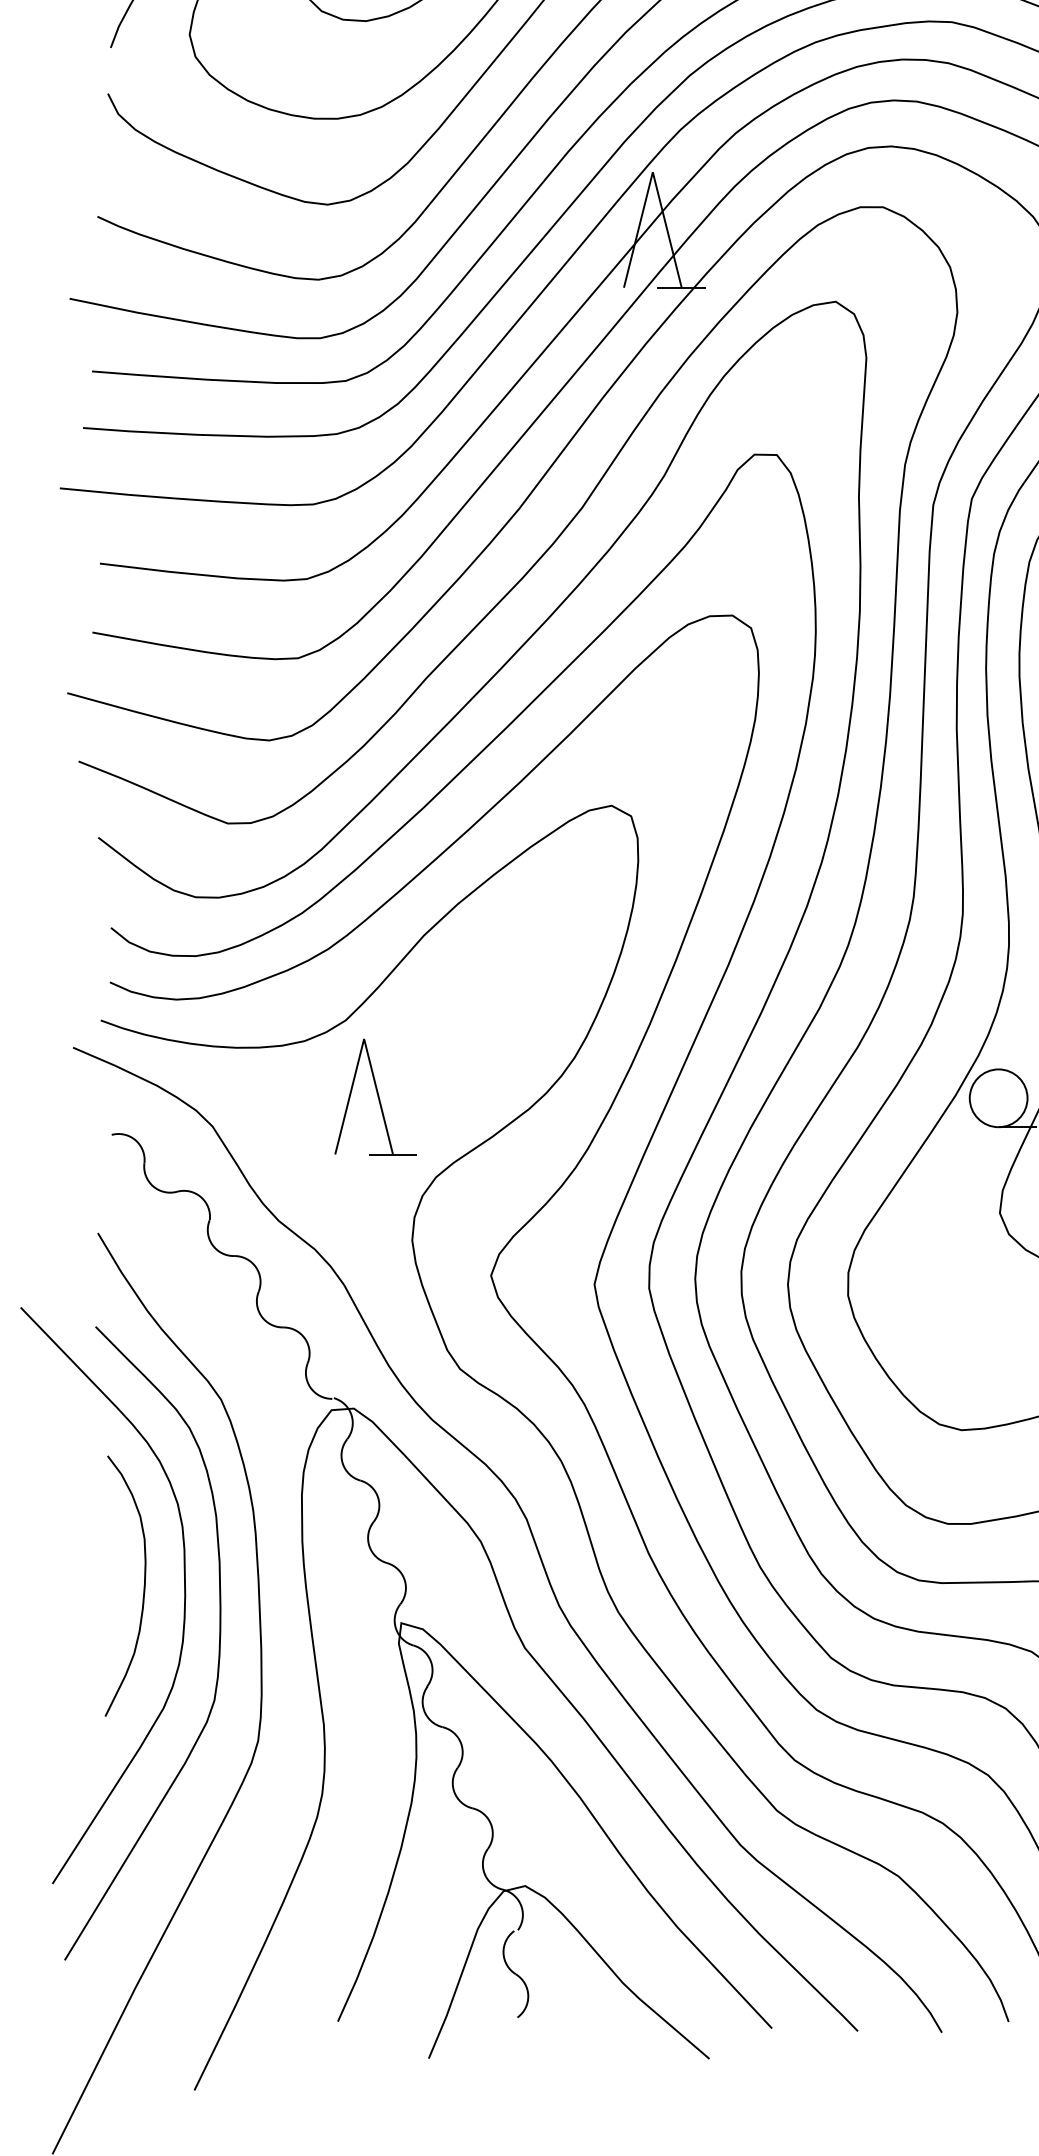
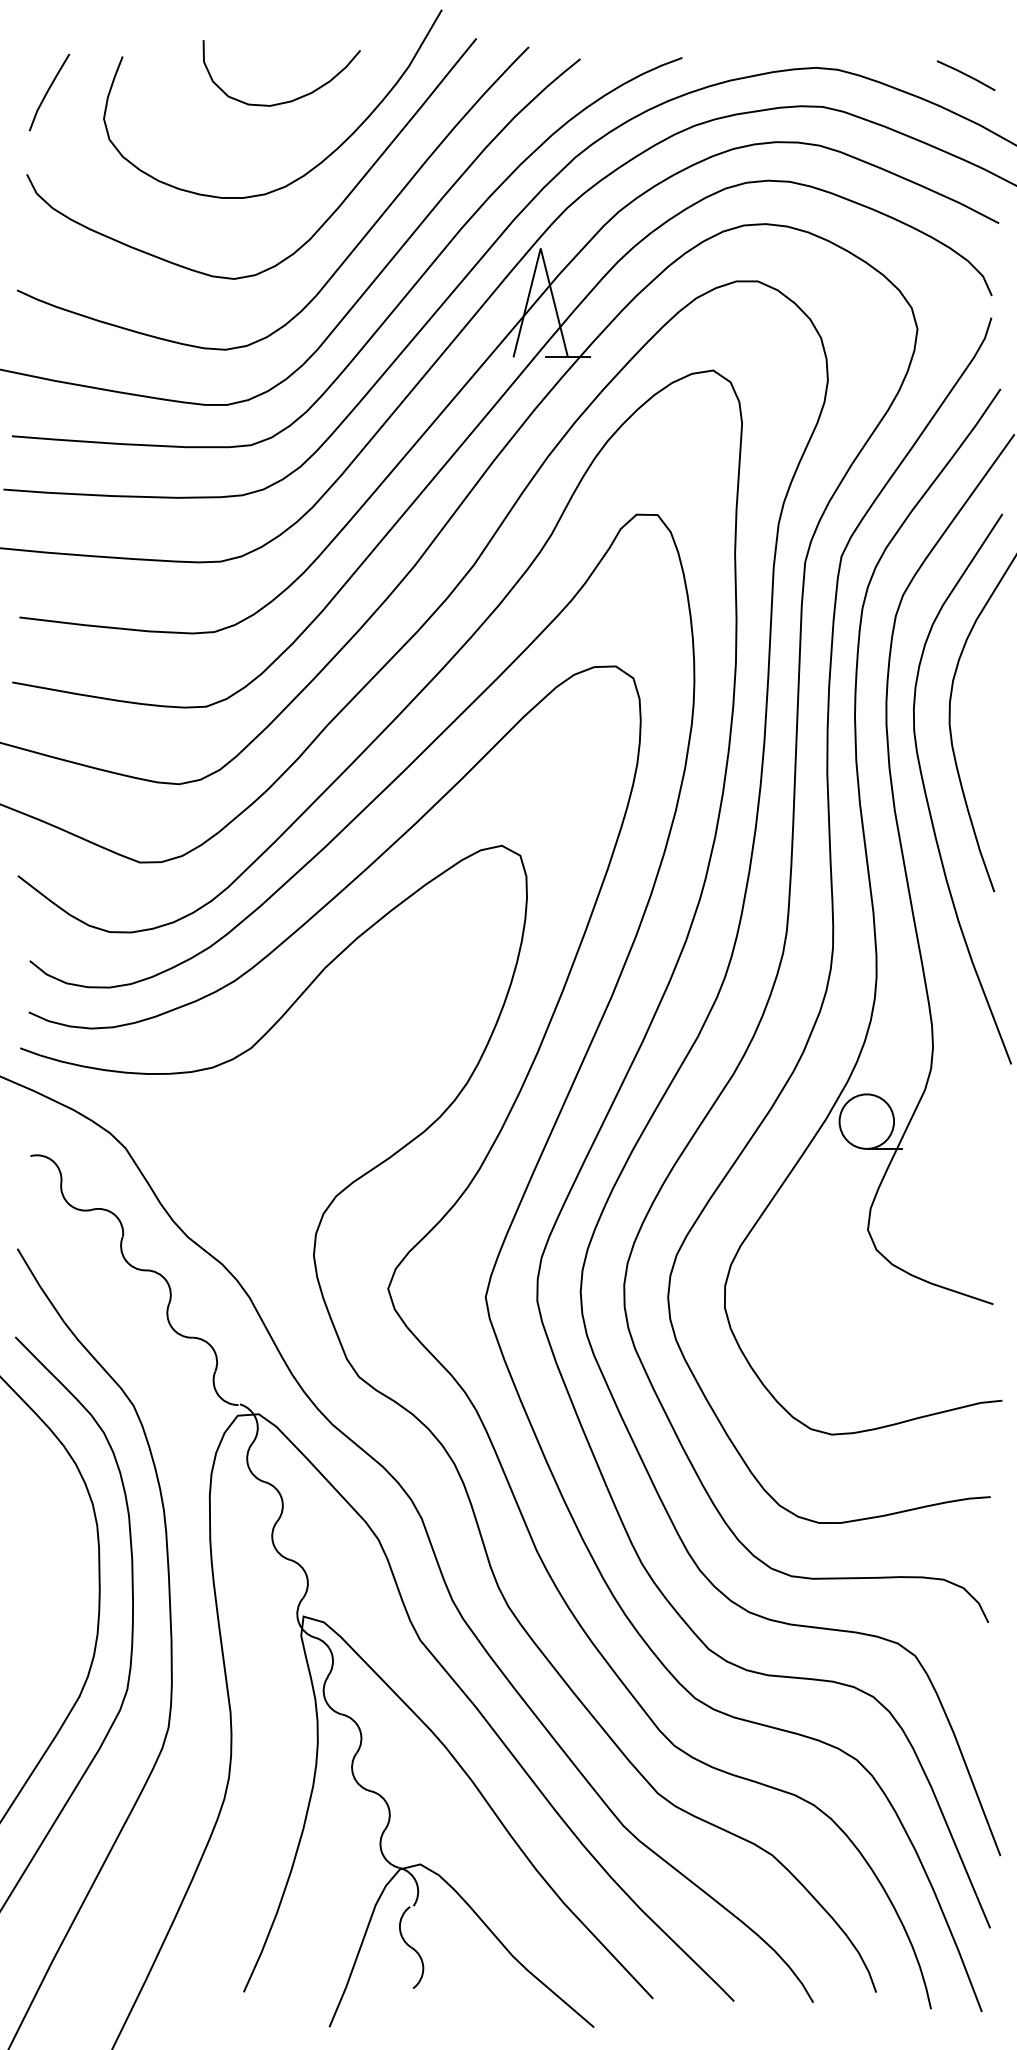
part: (375, 1097) -> (279, 1120), removed
curve: (143, 1585) -> (60, 1581), removed

